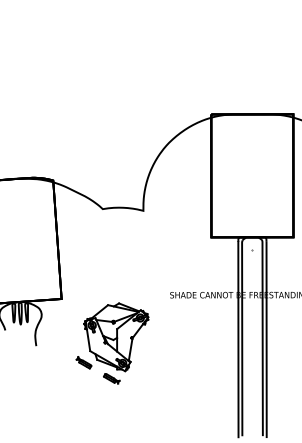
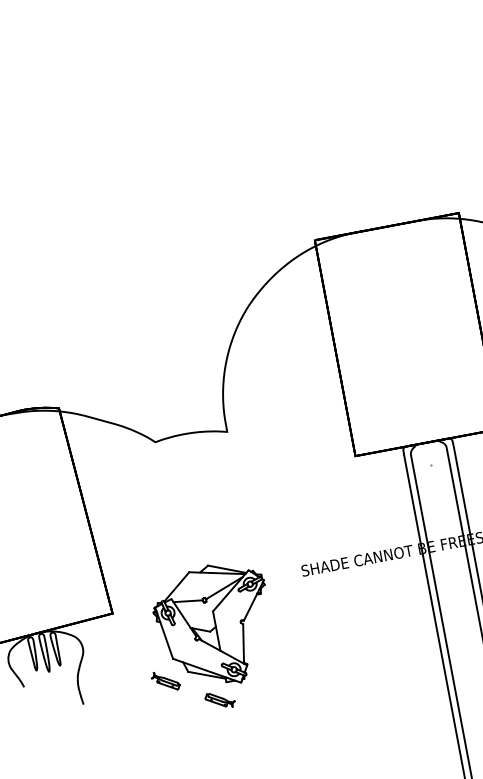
part: (112, 343) -> (209, 638), moved

